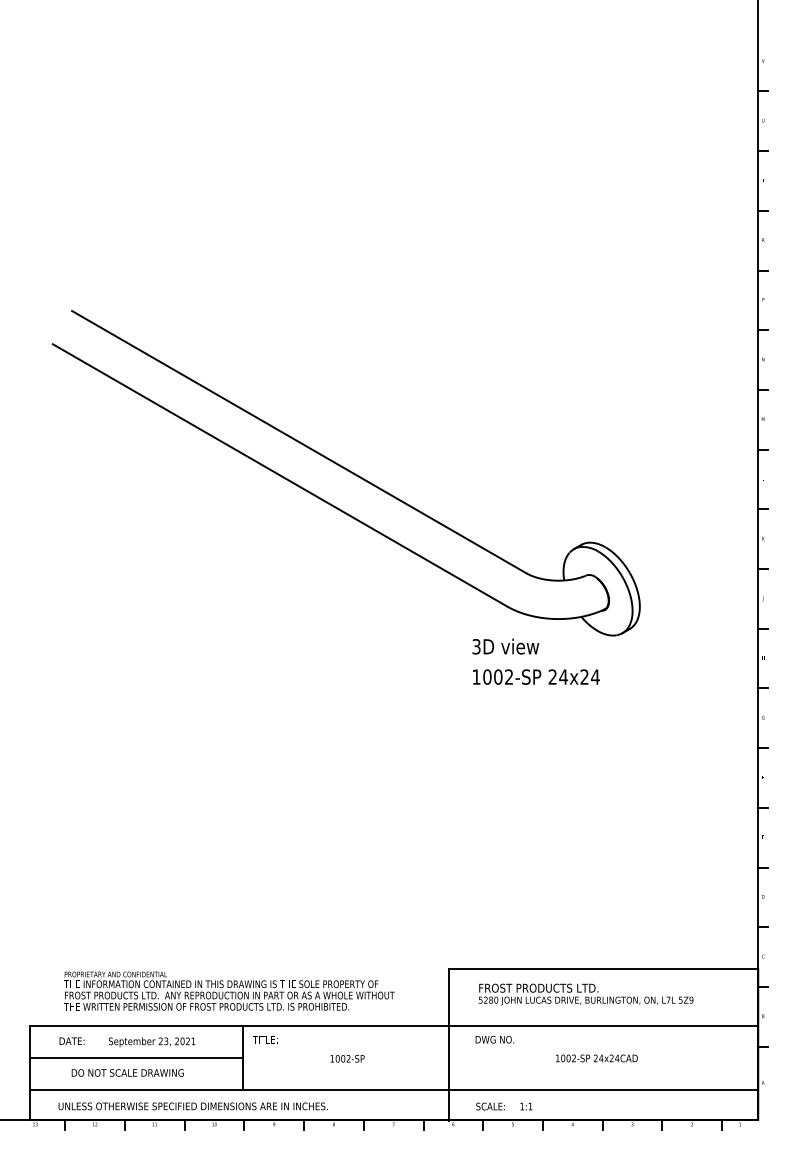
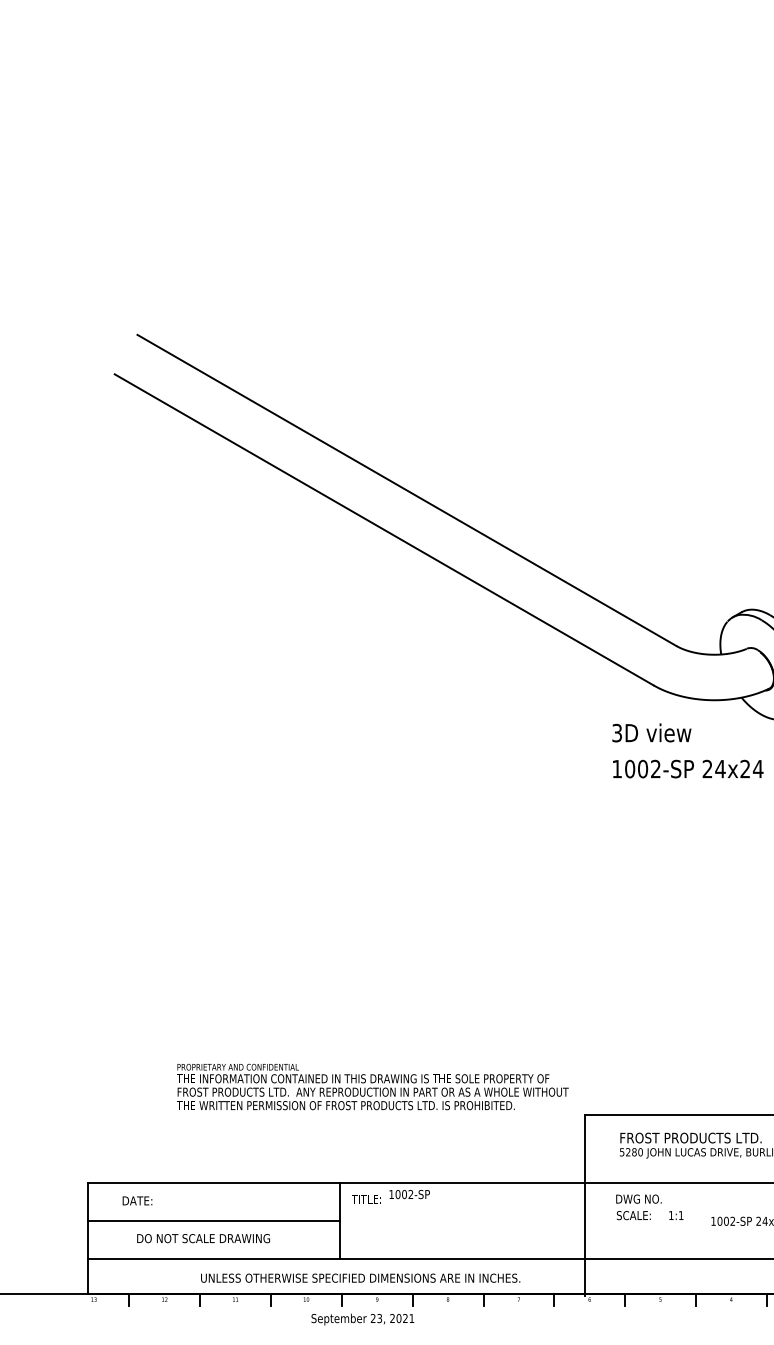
text: (229, 990) -> (372, 1086), moved
text: (151, 1042) -> (362, 1319), moved
text: (347, 1058) -> (409, 1194), moved
text: (192, 1106) -> (359, 1278), moved
text: (504, 1106) -> (650, 1215), moved

